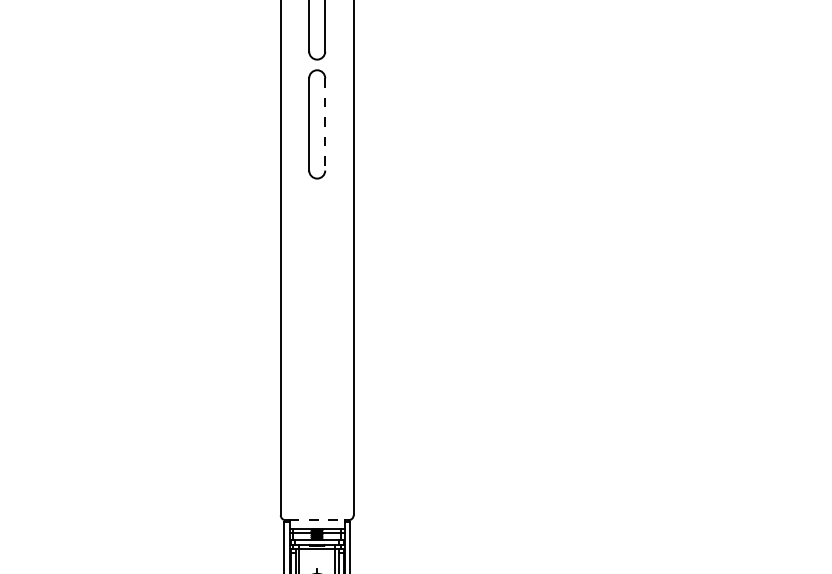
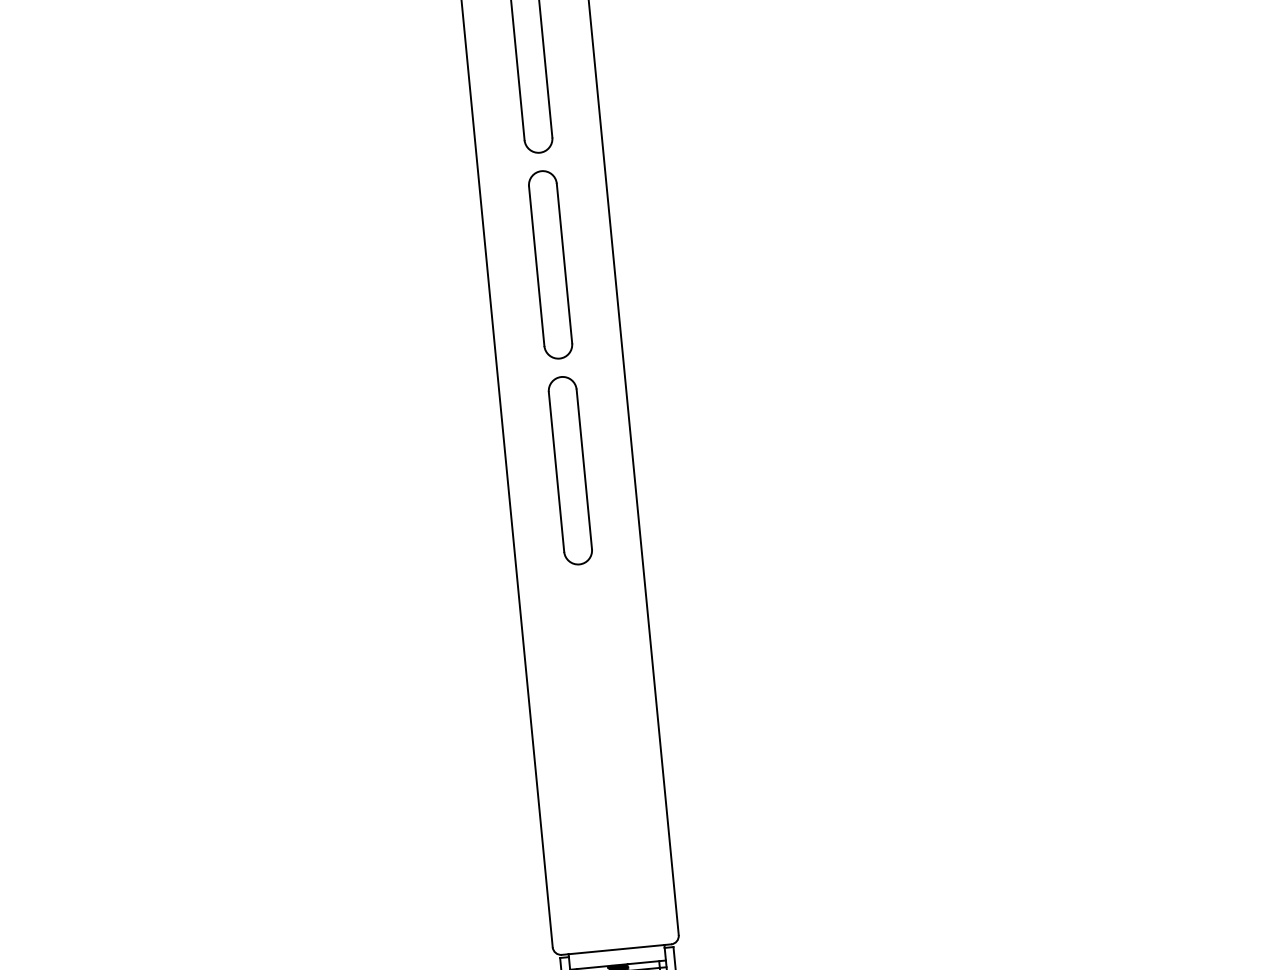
line: (325, 124) -> (564, 263), dashed -> solid
part: (317, 243) -> (570, 470), added
line: (317, 520) -> (617, 950), dashed -> solid

